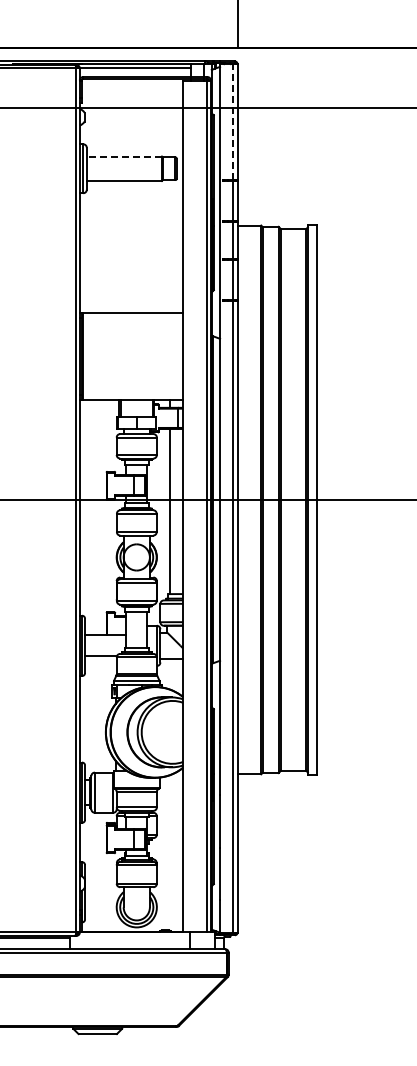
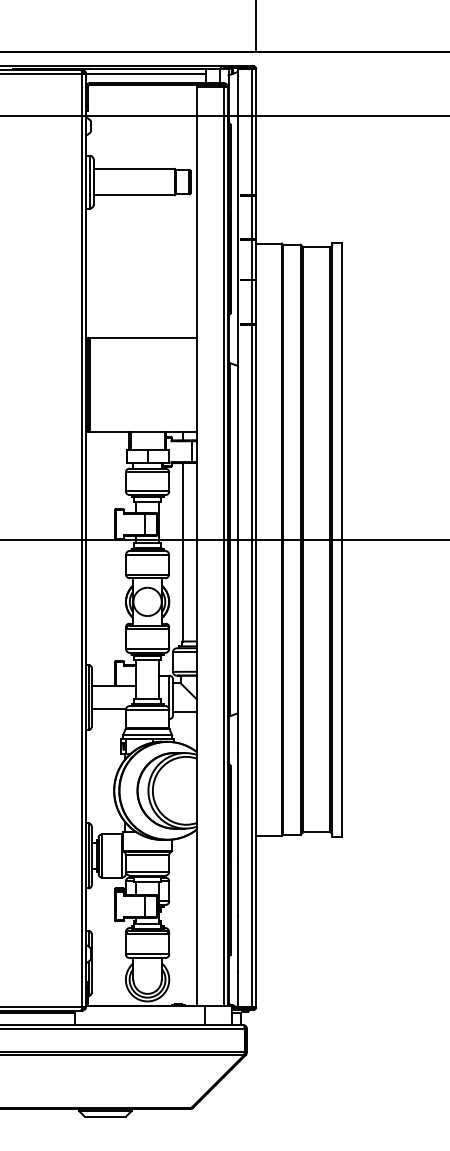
line: (233, 121) -> (251, 131), dashed -> solid
line: (124, 156) -> (134, 168), dashed -> solid

